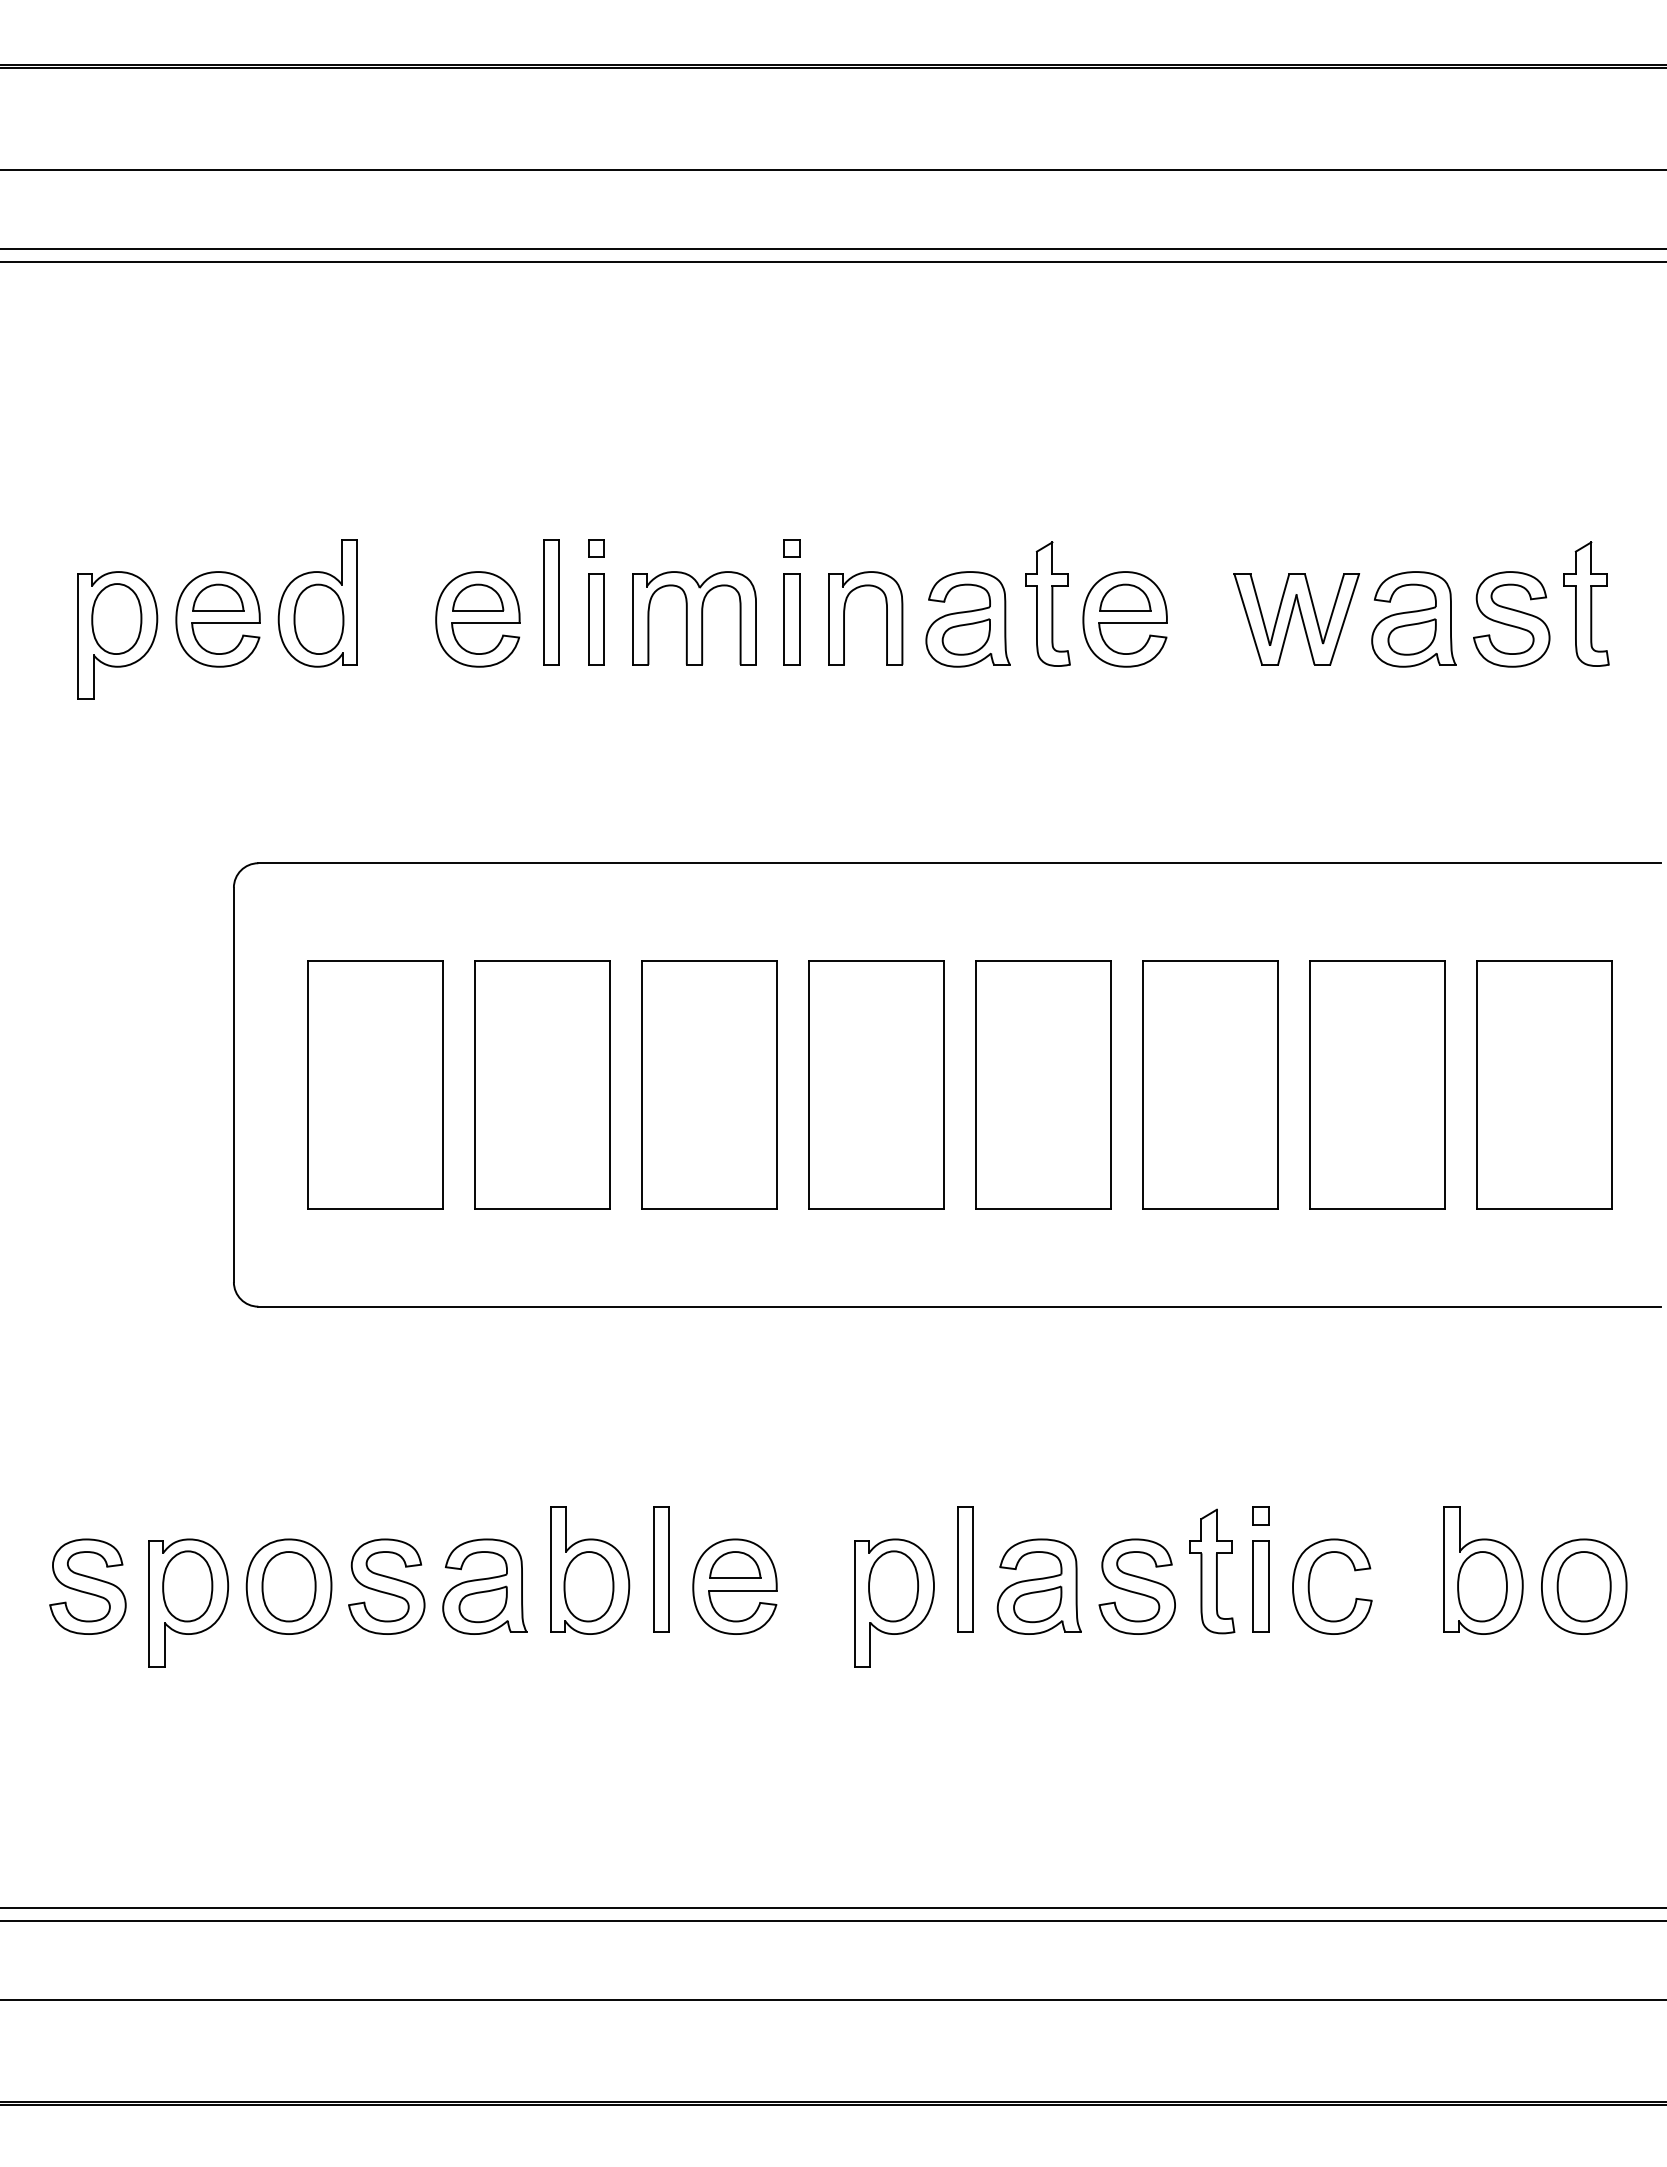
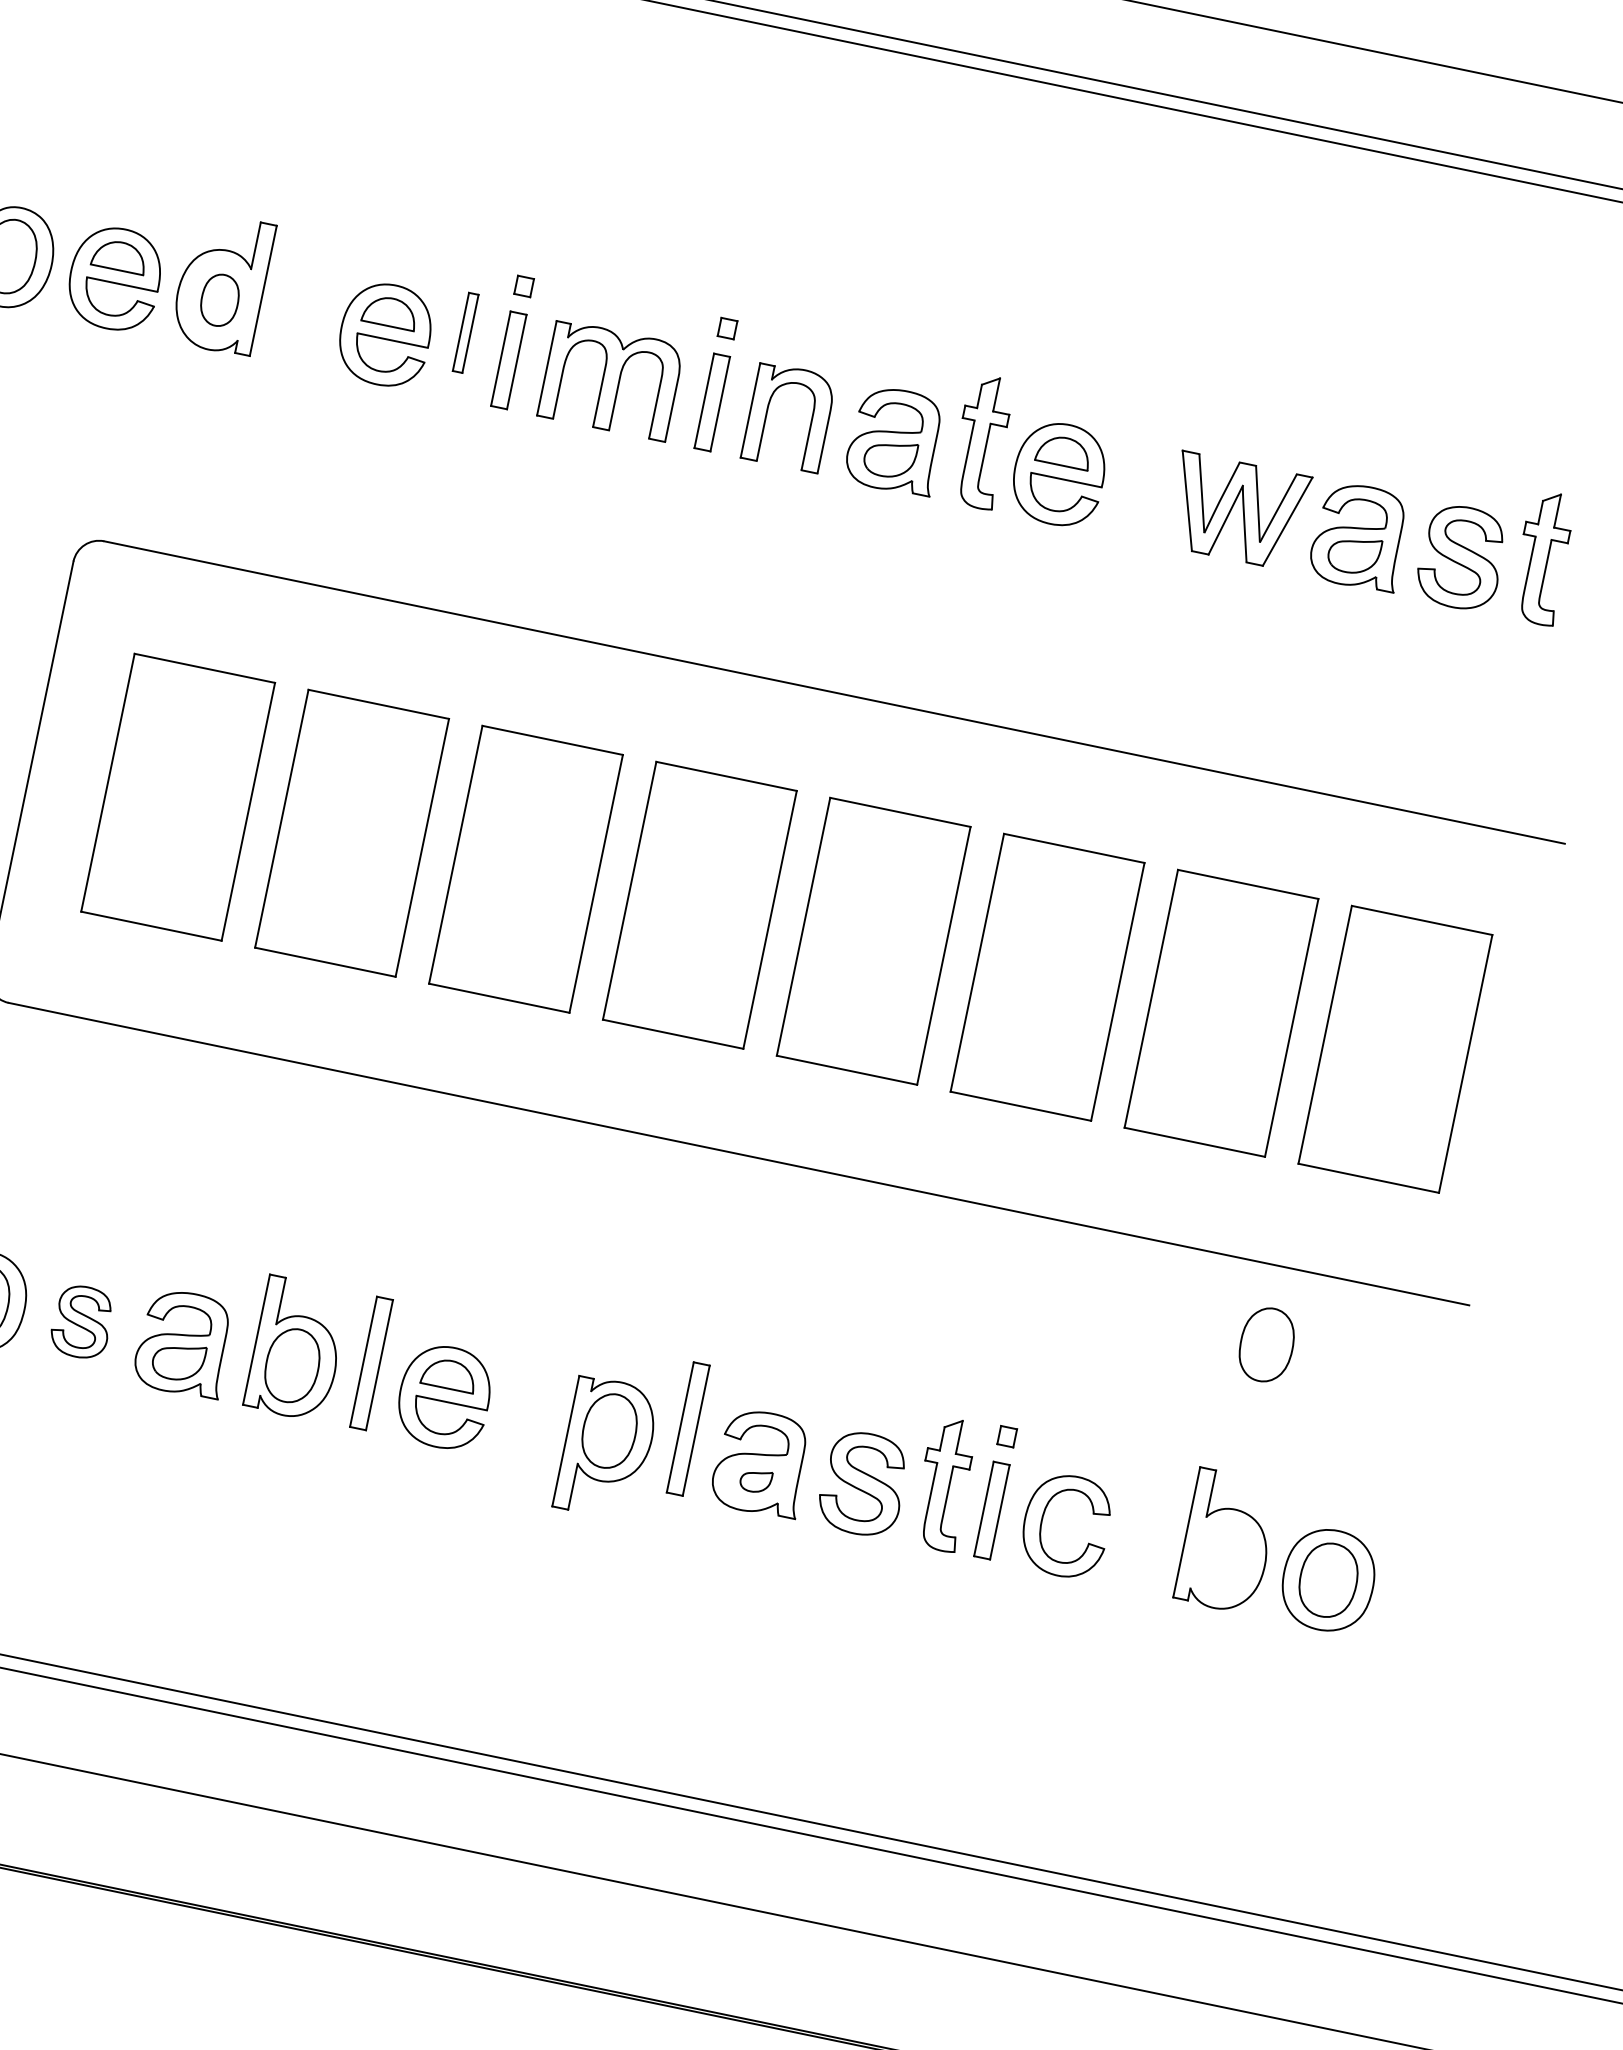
part: (551, 602) -> (465, 333), size x0.6
part: (318, 618) -> (219, 299), size x0.7
part: (386, 1586) -> (81, 1321), size x0.7
part: (1482, 1586) -> (1266, 1344), moved
part: (1037, 1604) -> (755, 1480), size x0.6

